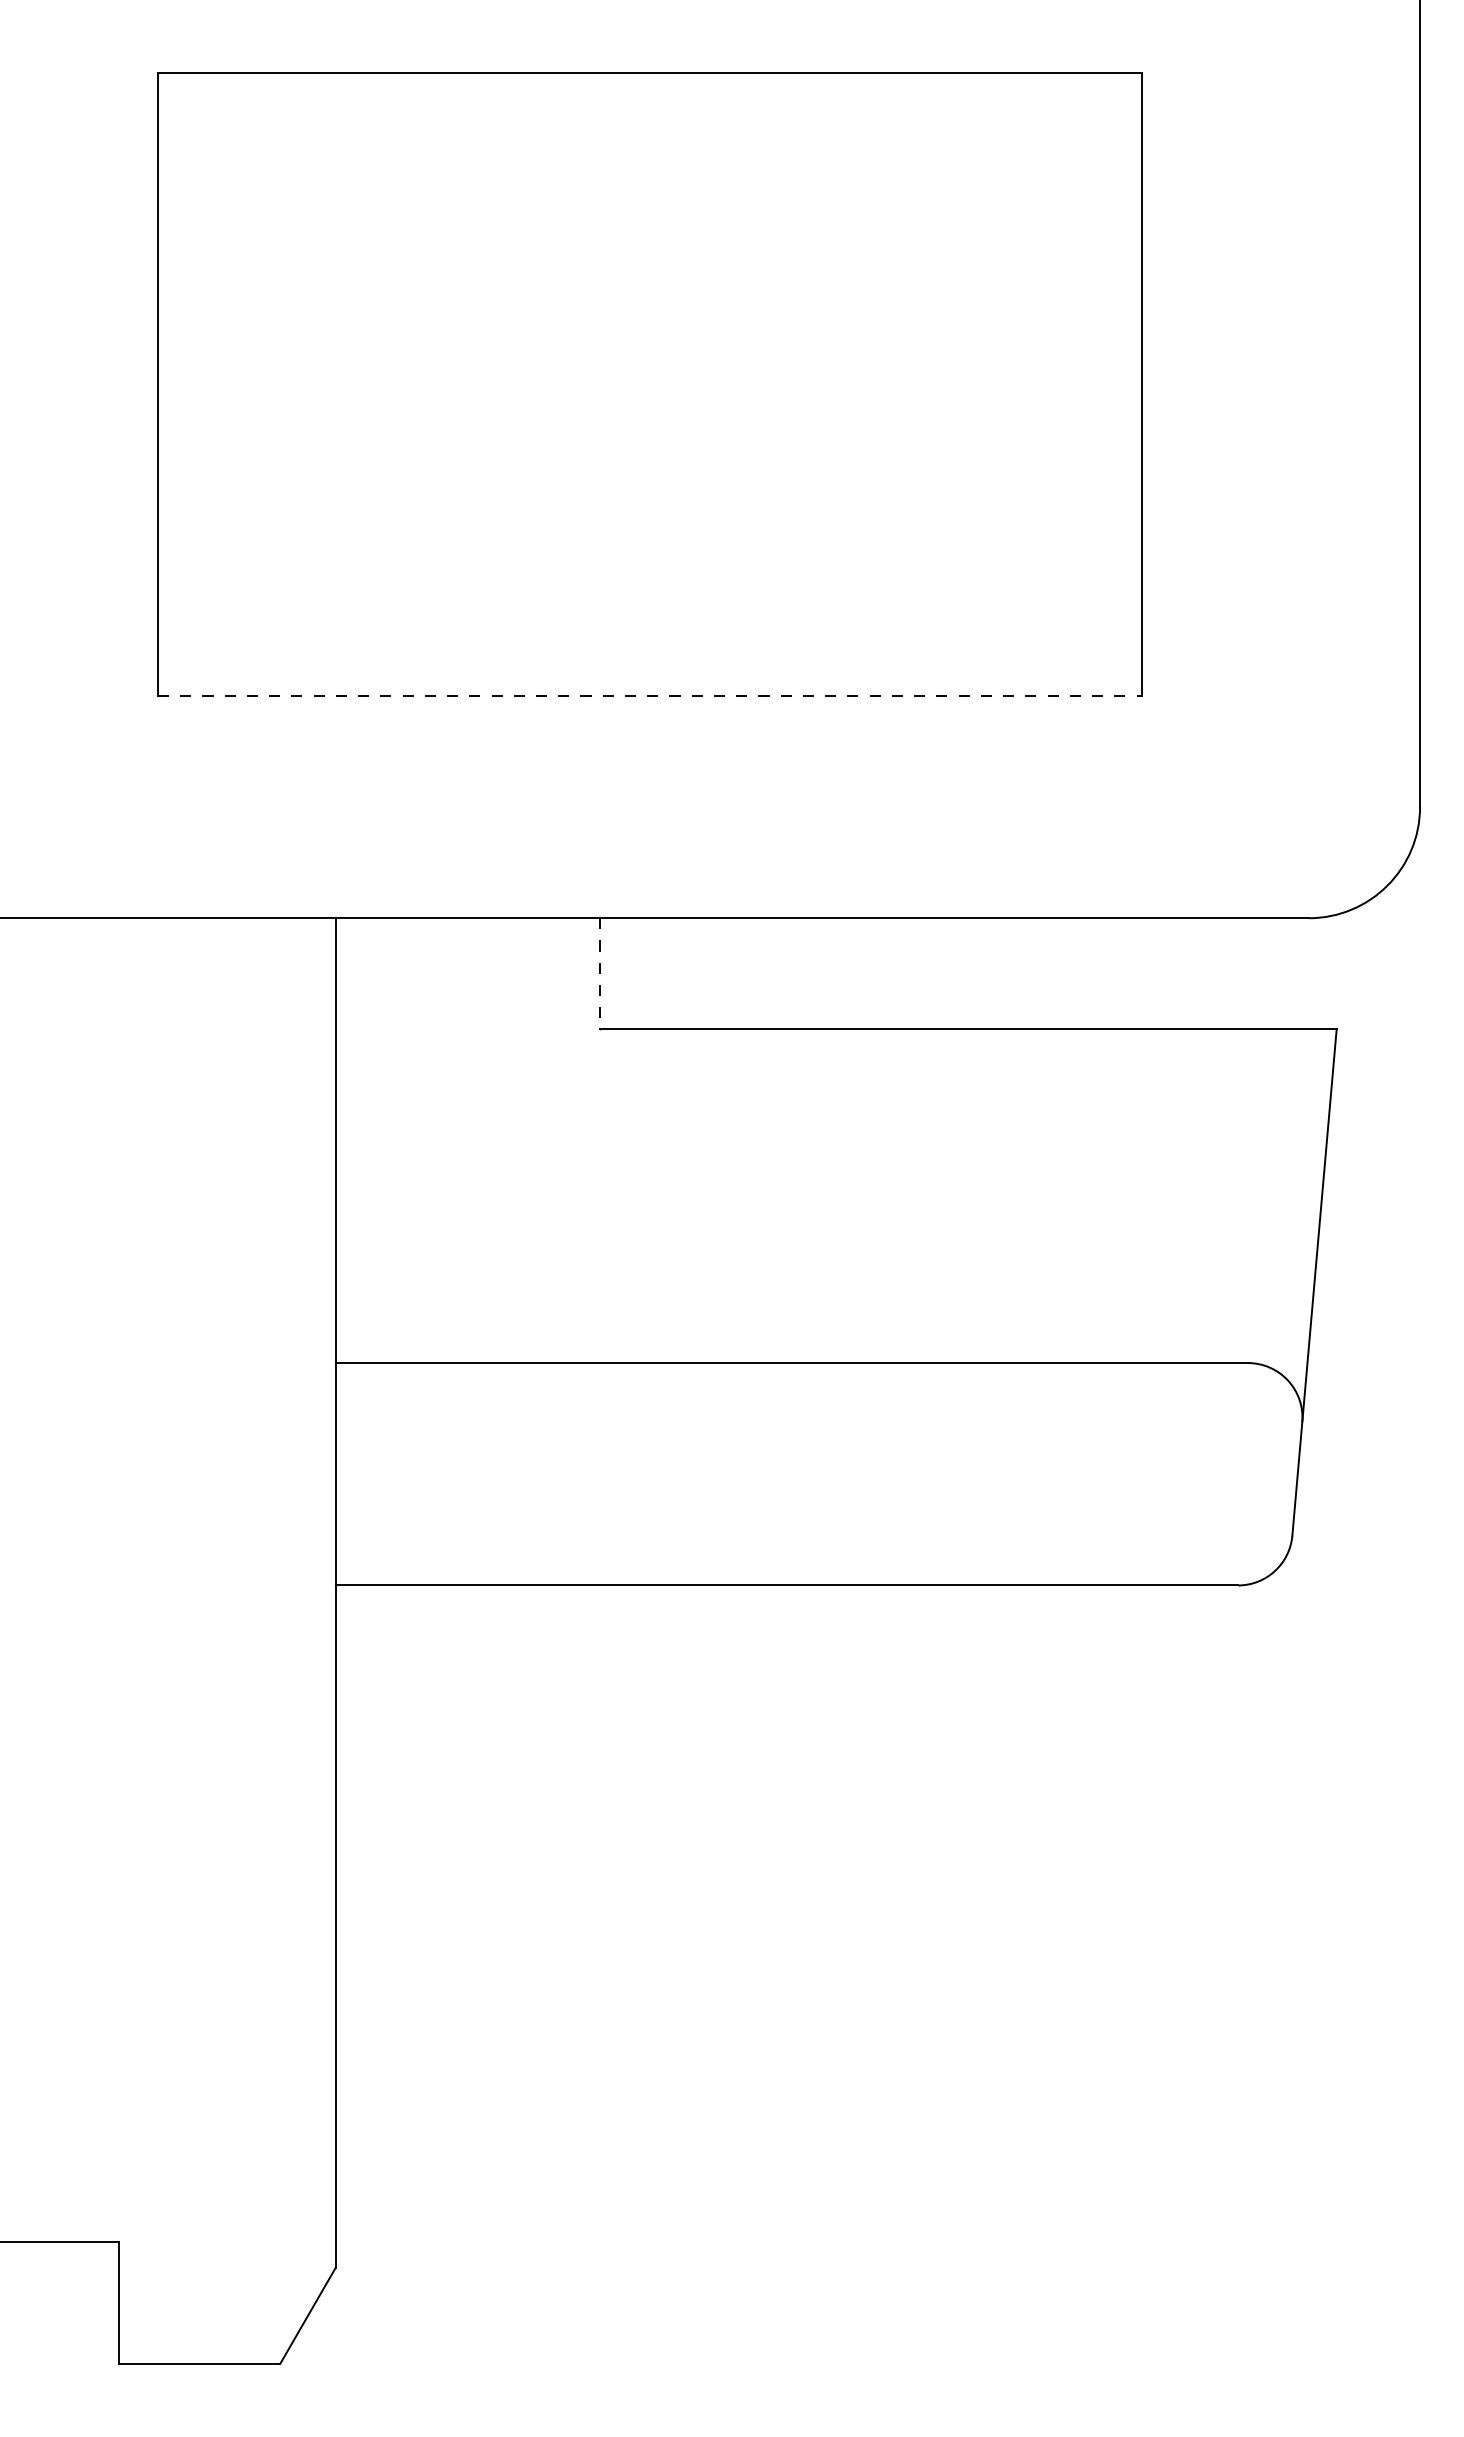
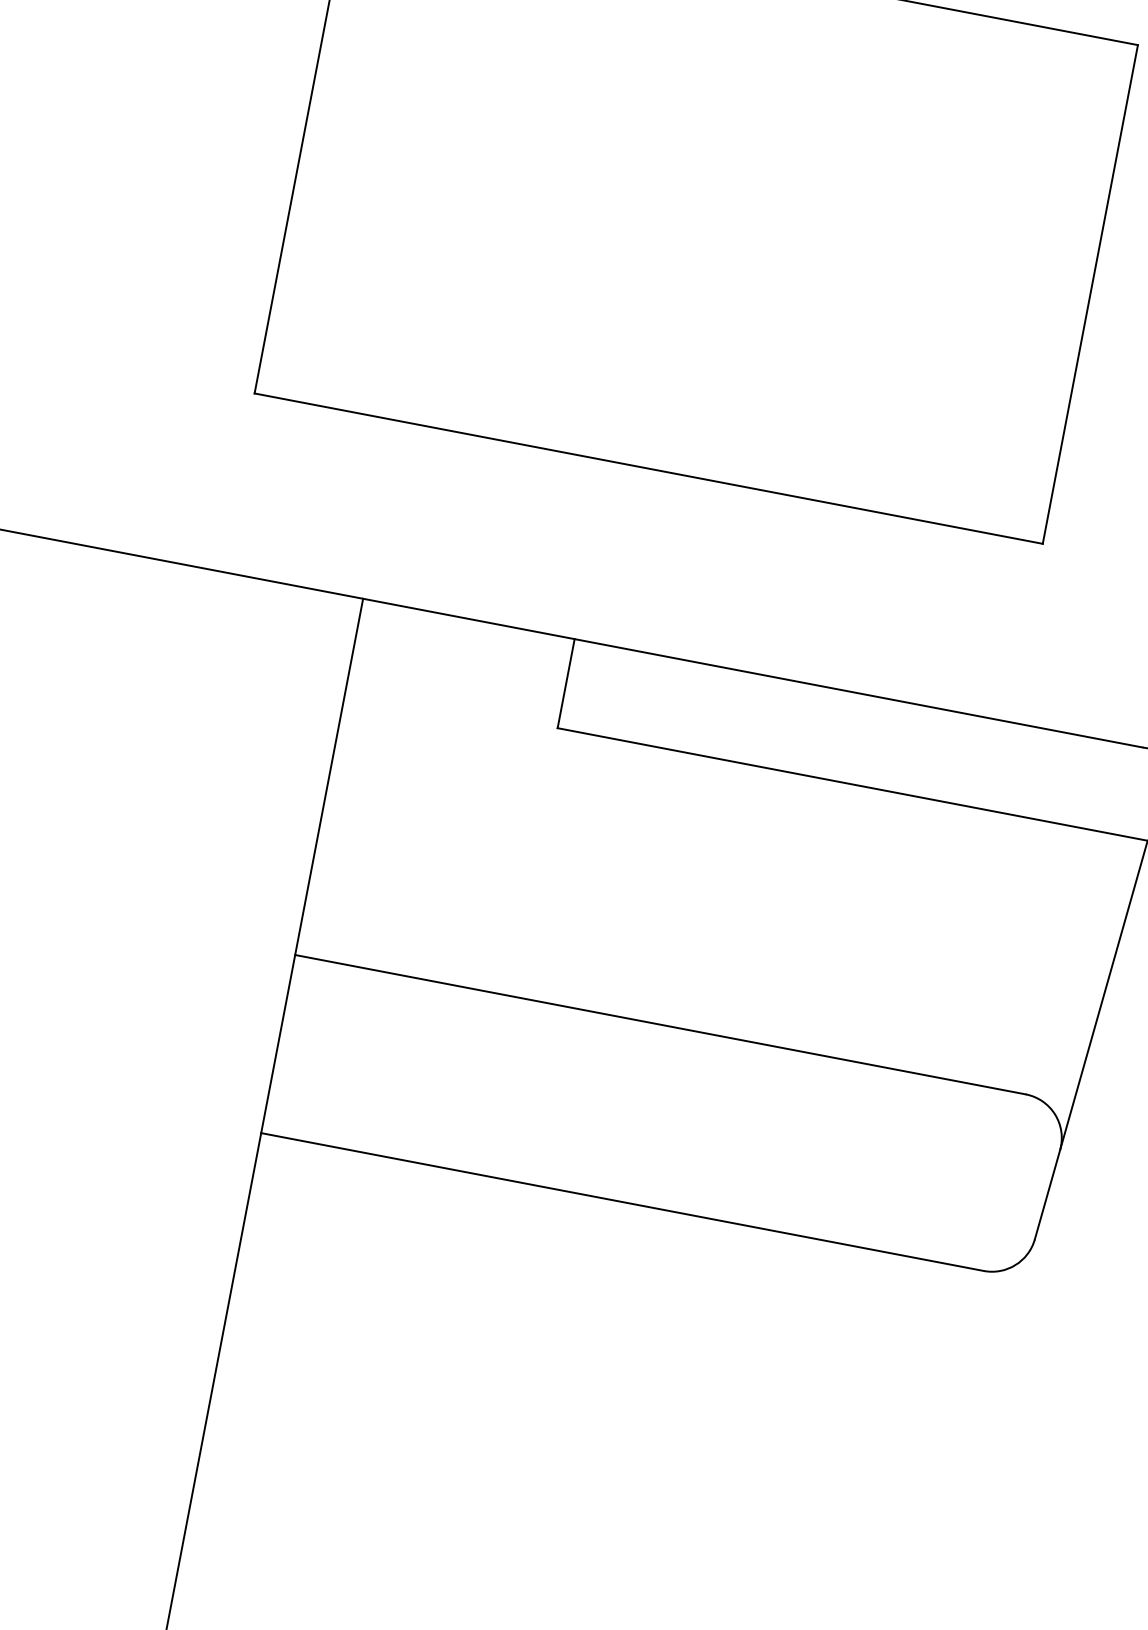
line: (650, 695) -> (649, 468), dashed -> solid
line: (599, 973) -> (565, 683), dashed -> solid

